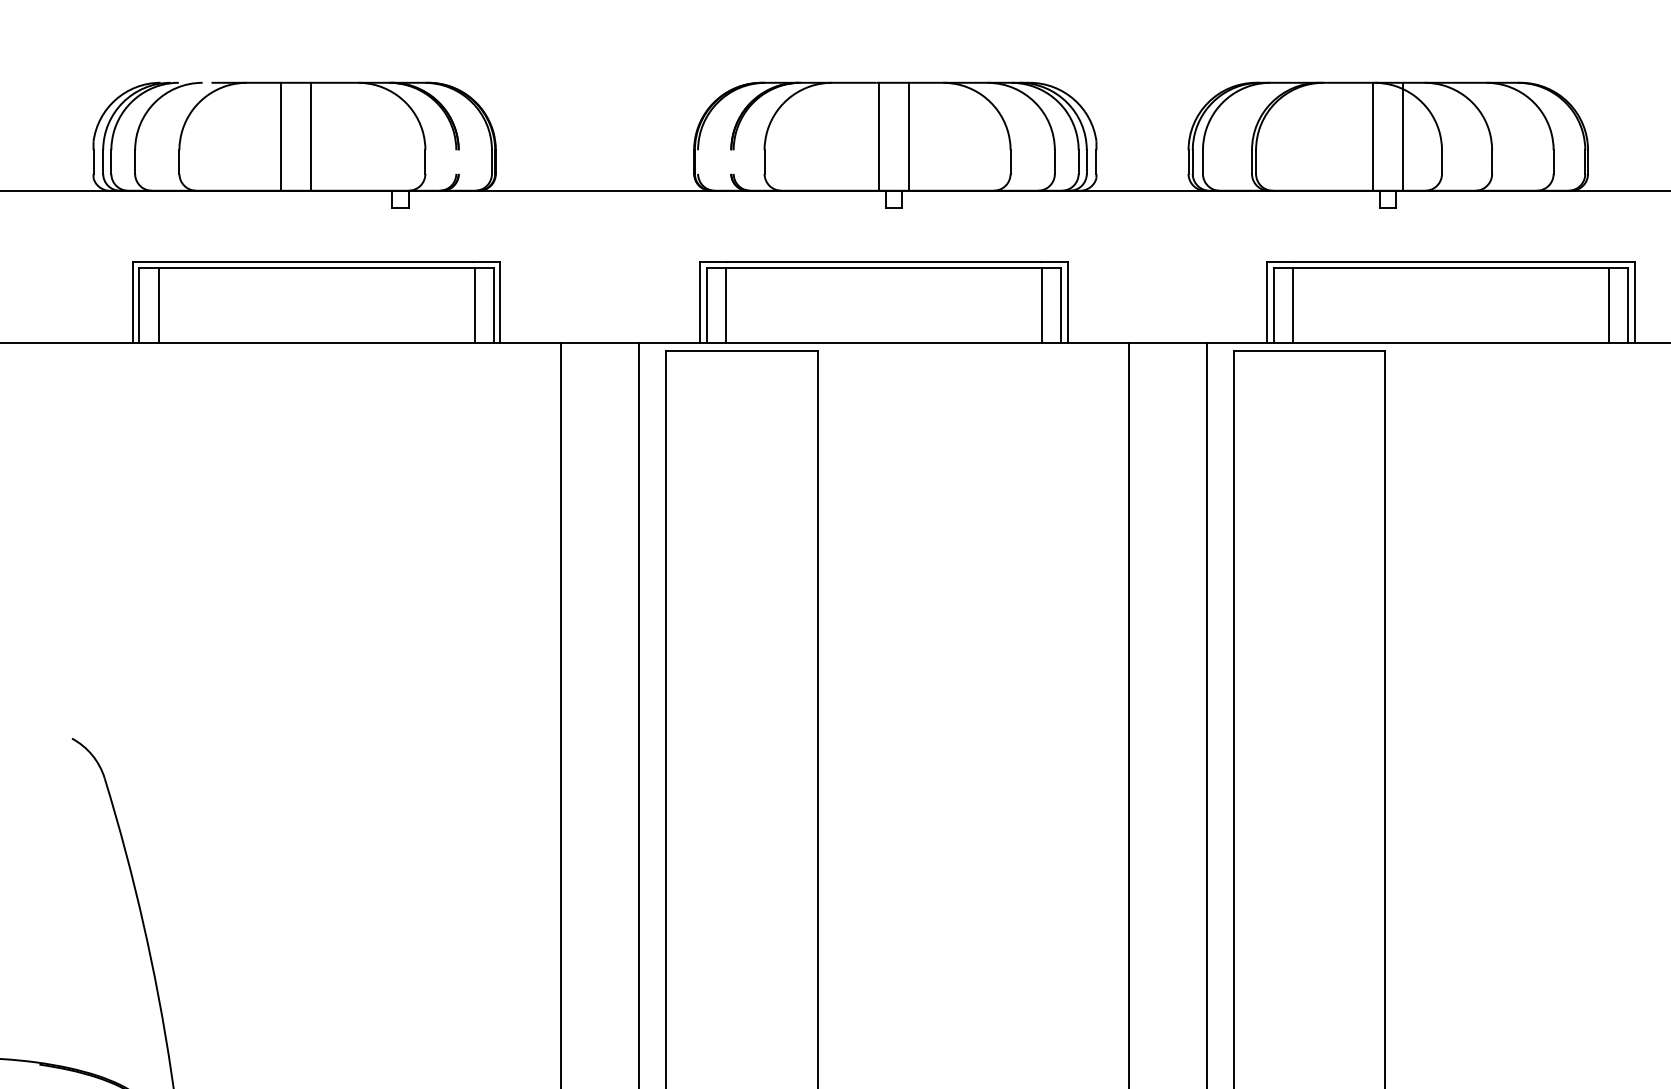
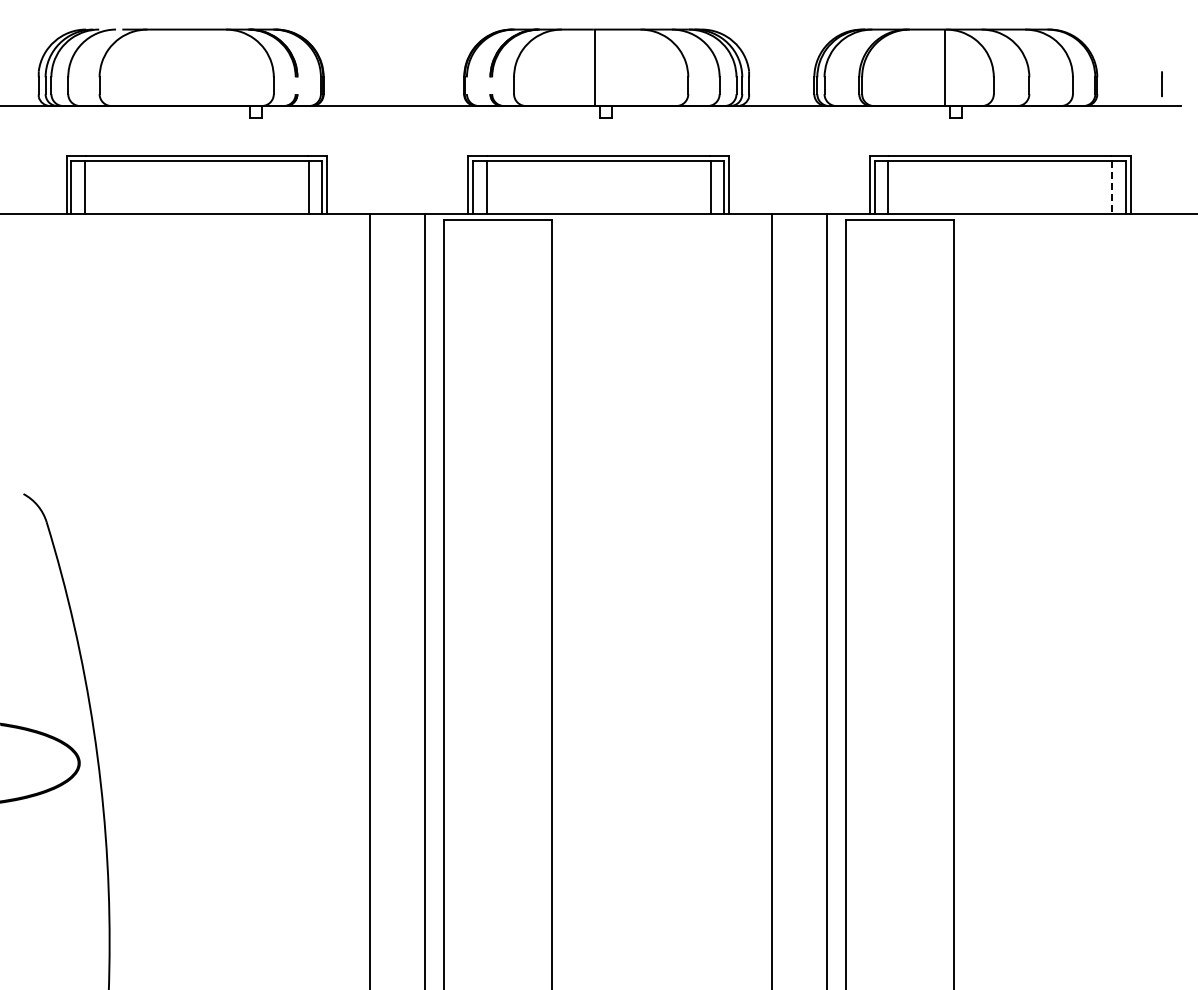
line: (280, 136) -> (171, 67), removed
line: (310, 136) -> (192, 67), removed
line: (909, 136) -> (616, 67), removed
line: (1403, 136) -> (966, 67), removed
line: (1609, 305) -> (1112, 187), solid -> dashed

